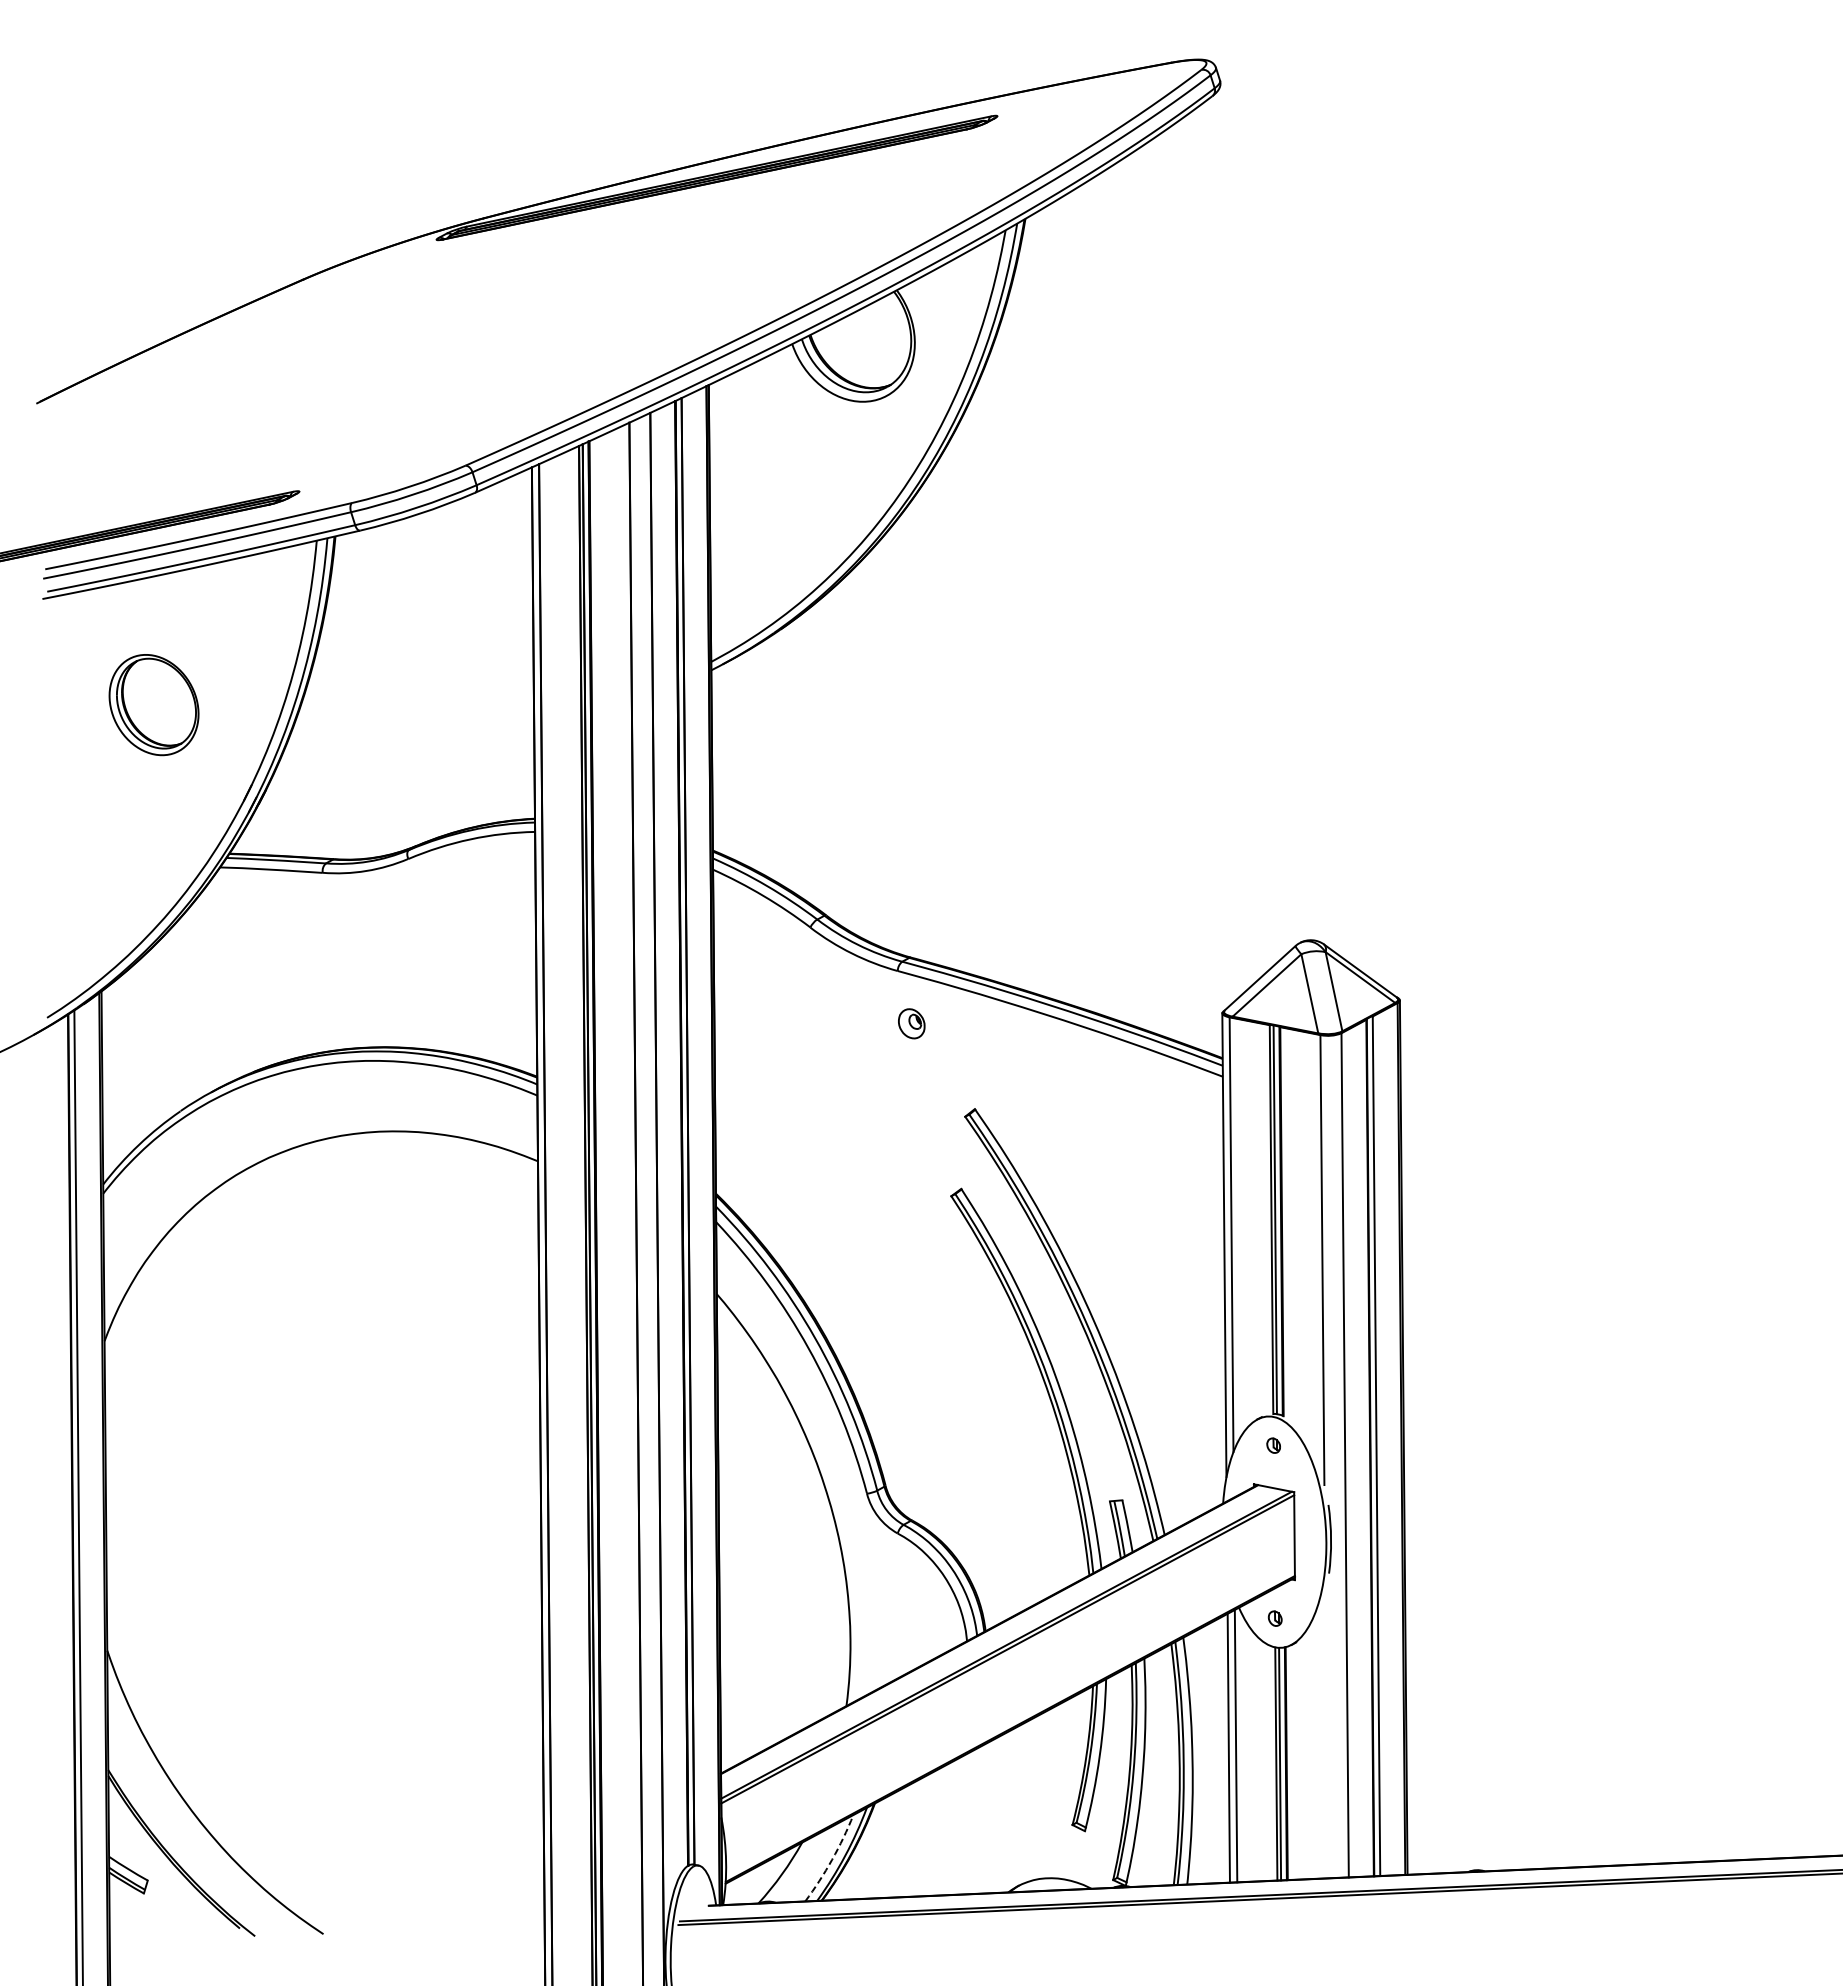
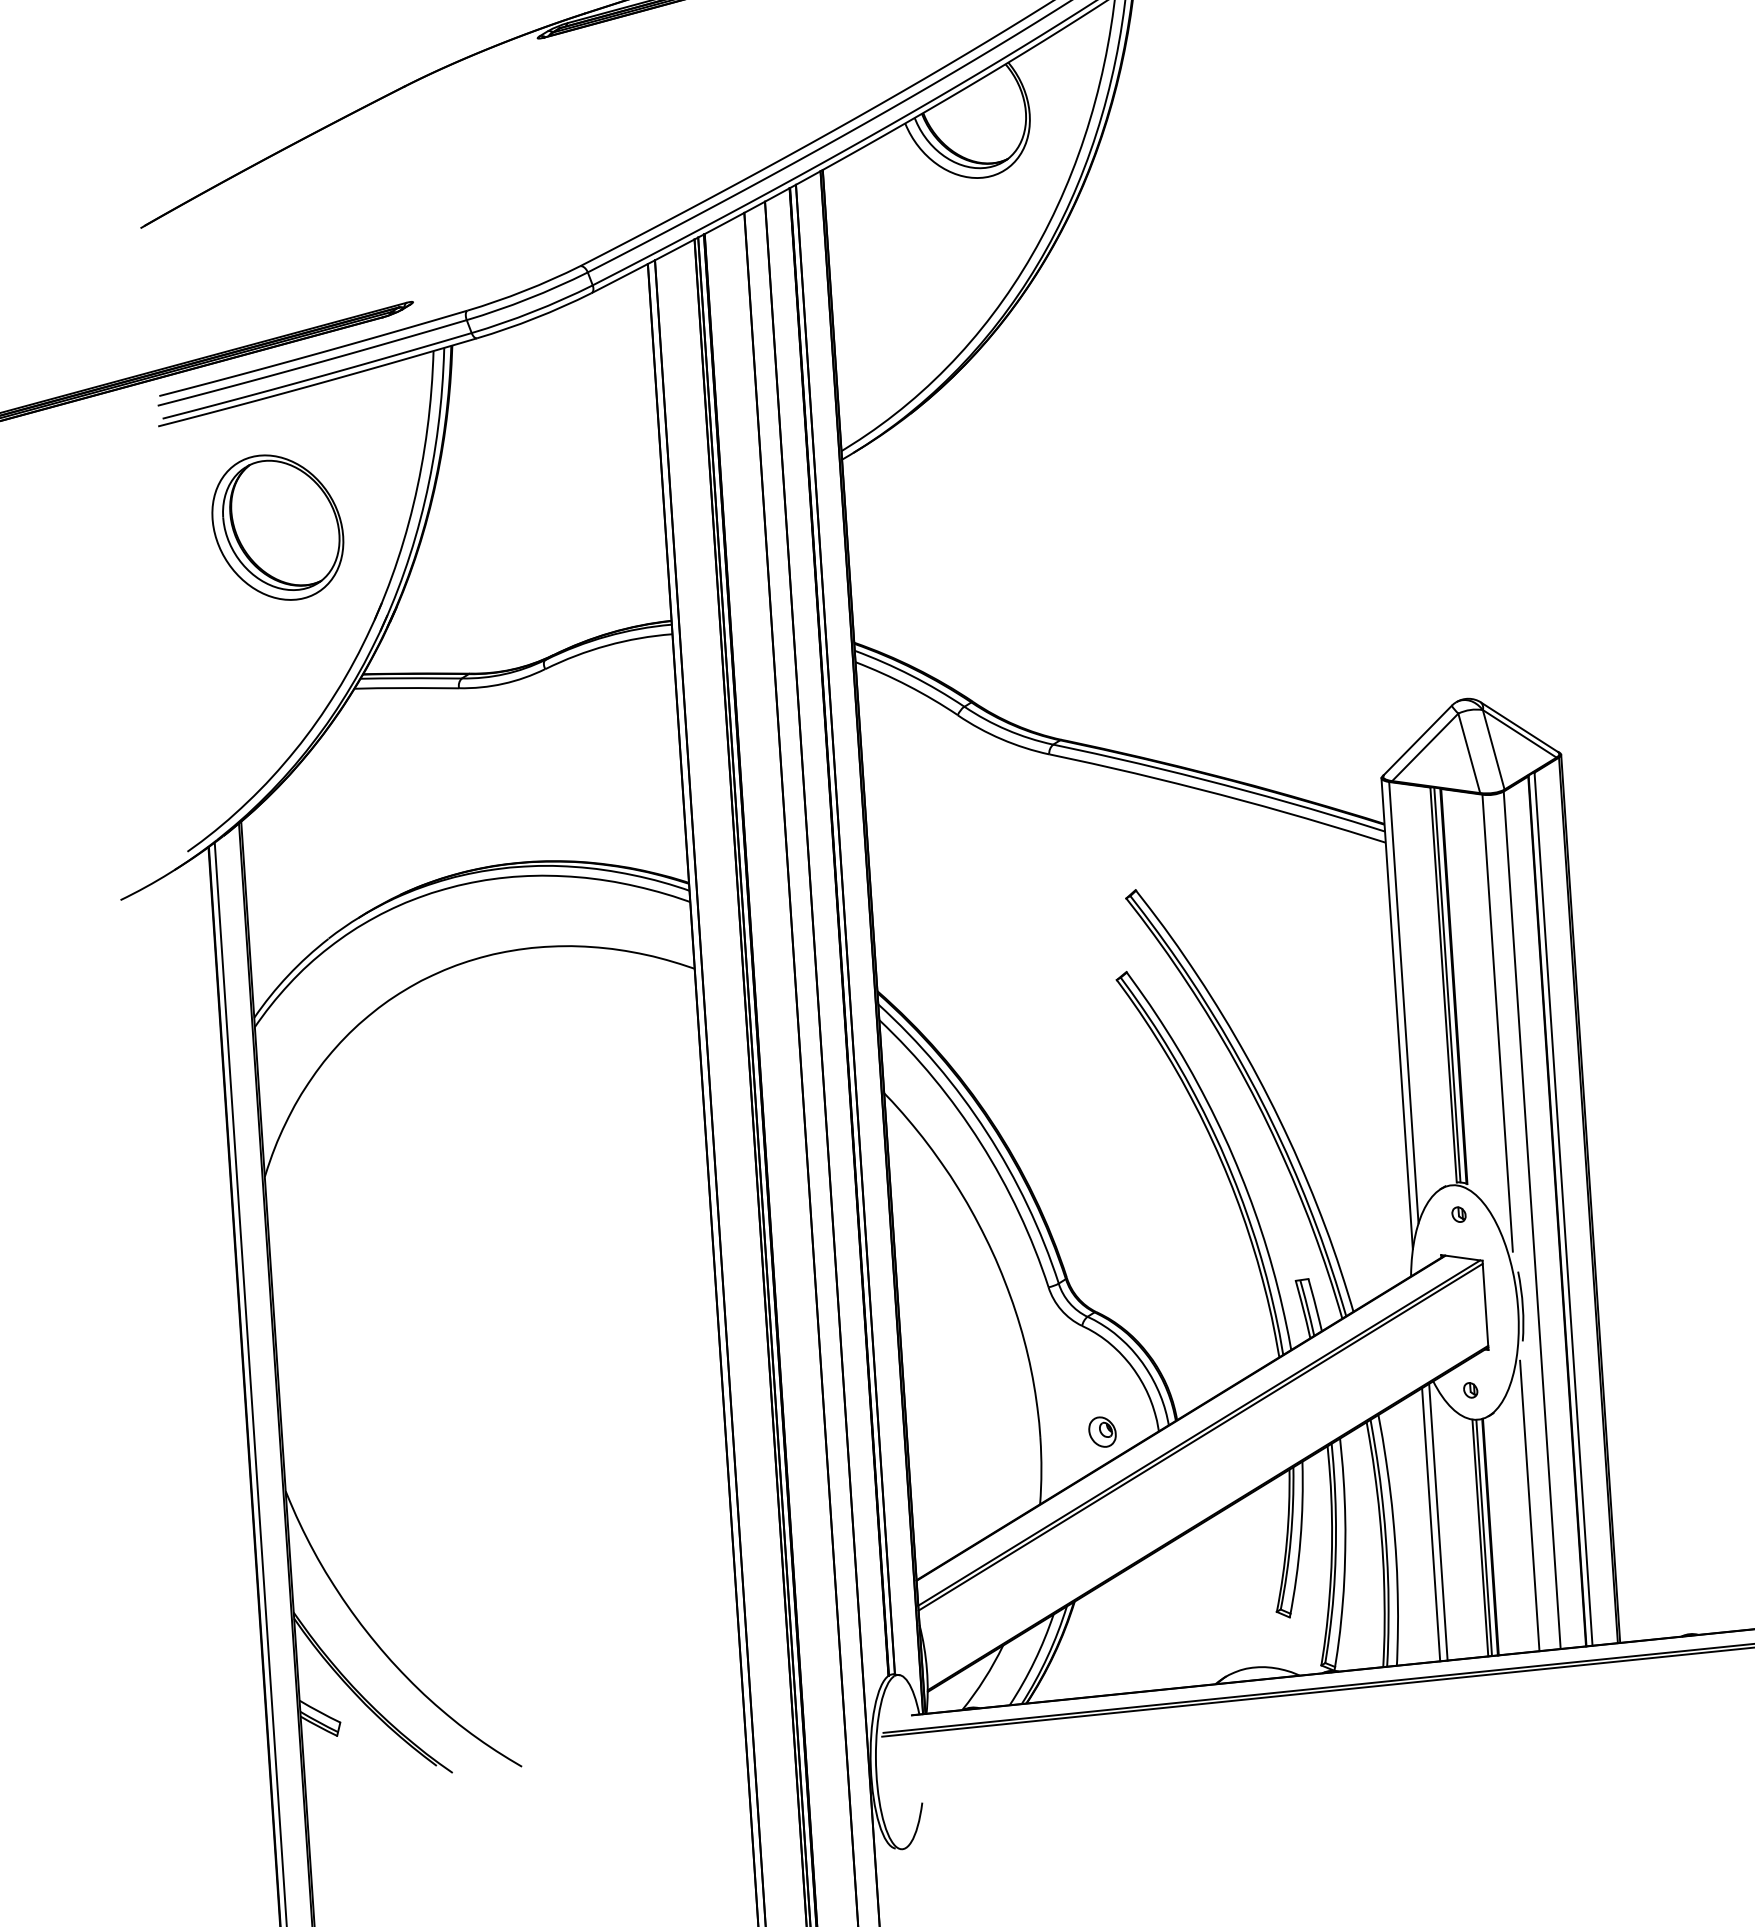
part: (153, 704) -> (277, 527), size x1.43
part: (911, 1023) -> (1102, 1431), moved
line: (1326, 1735) -> (1529, 1506), added
arc: (832, 1859) -> (1034, 1661), dashed -> solid

